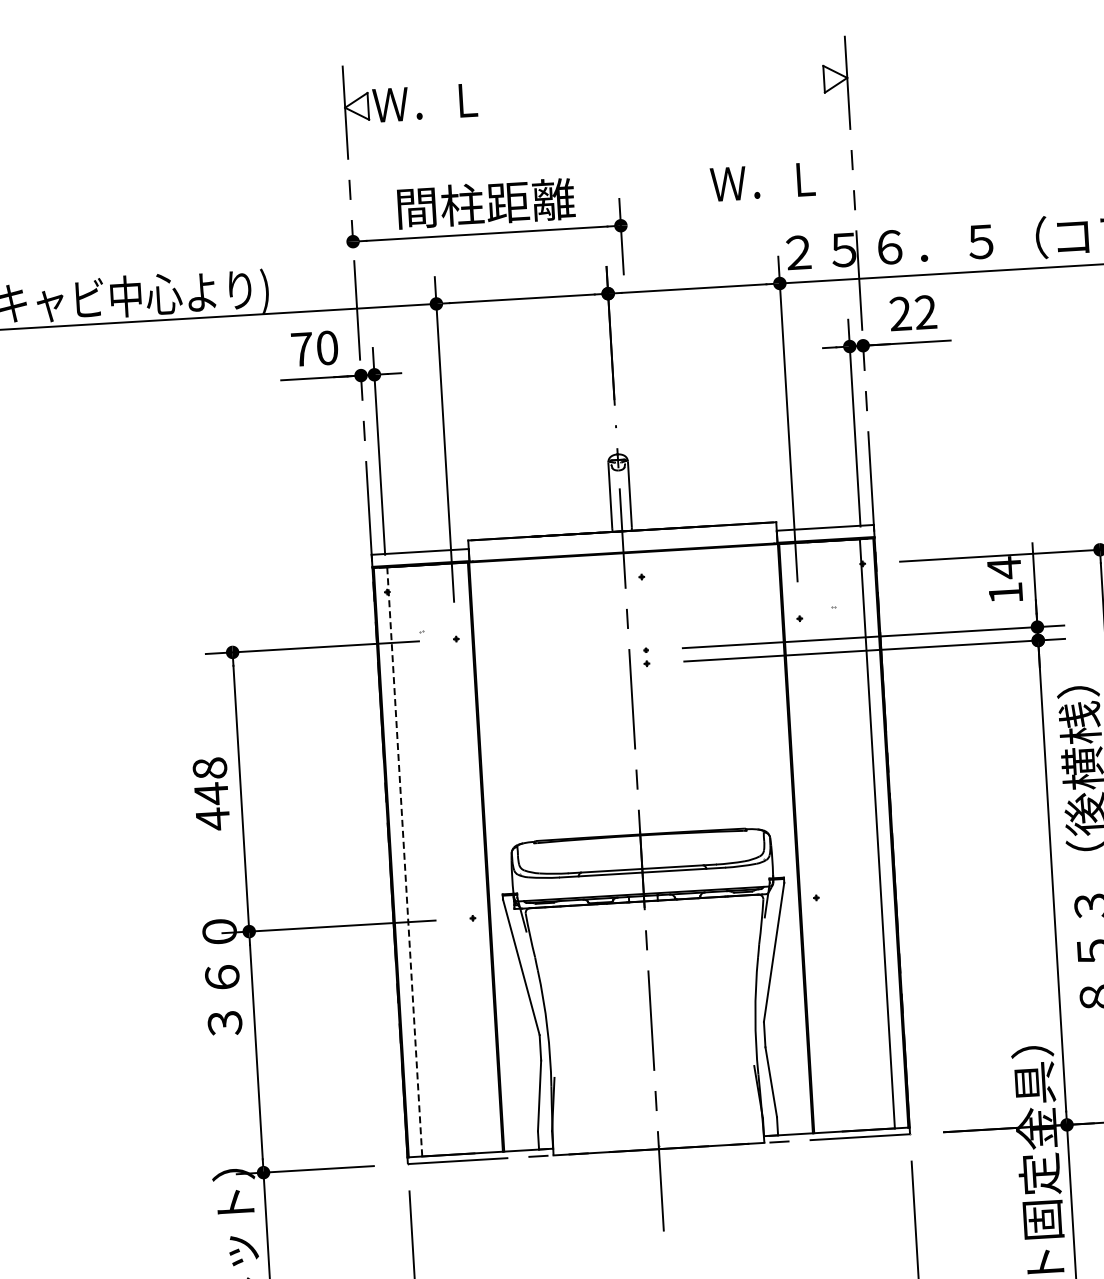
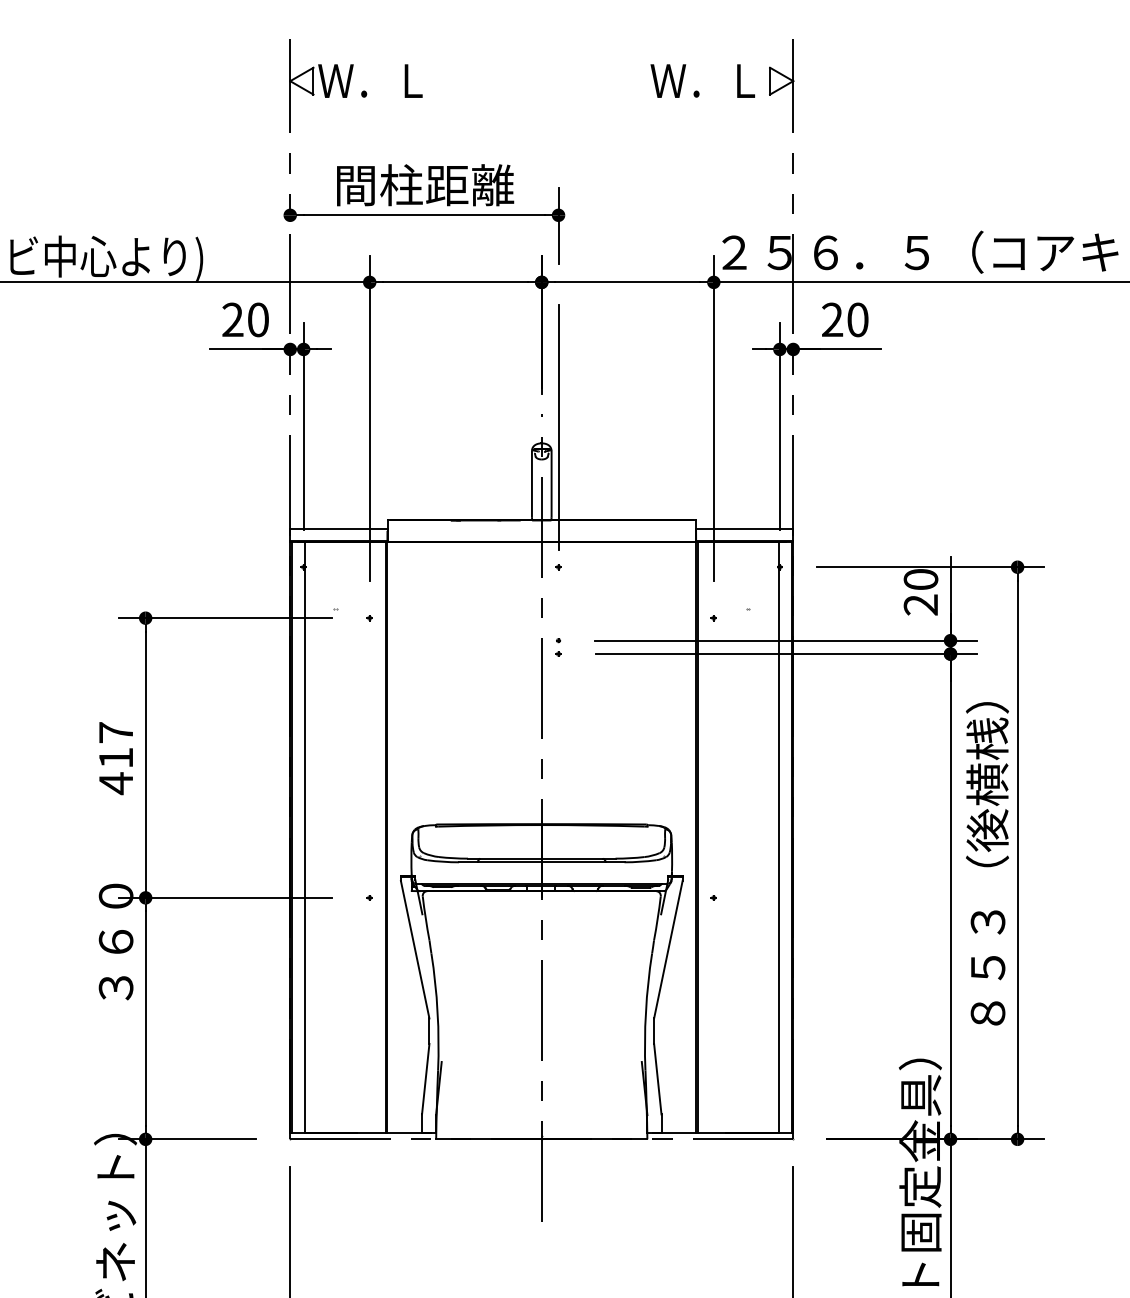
text: (762, 181) -> (702, 80), moved
text: (925, 312) -> (857, 319), 22 -> 20
text: (301, 349) -> (232, 319), 70 -> 20
line: (633, 437) -> (558, 427), added
text: (1004, 579) -> (920, 591), 14 -> 20
text: (211, 781) -> (116, 745), 448 -> 417
line: (405, 862) -> (305, 838), dashed -> solid

